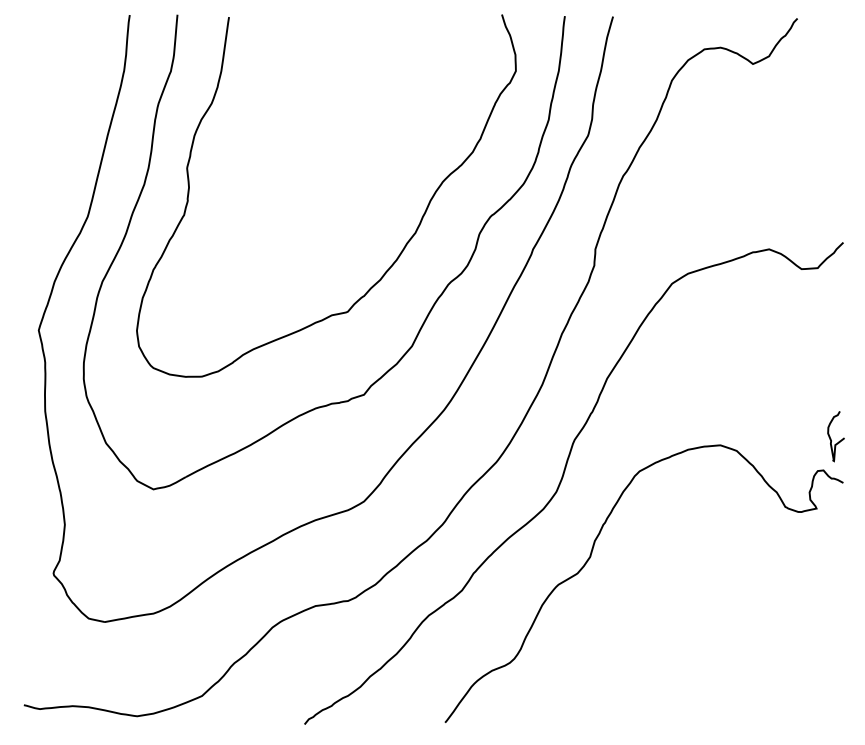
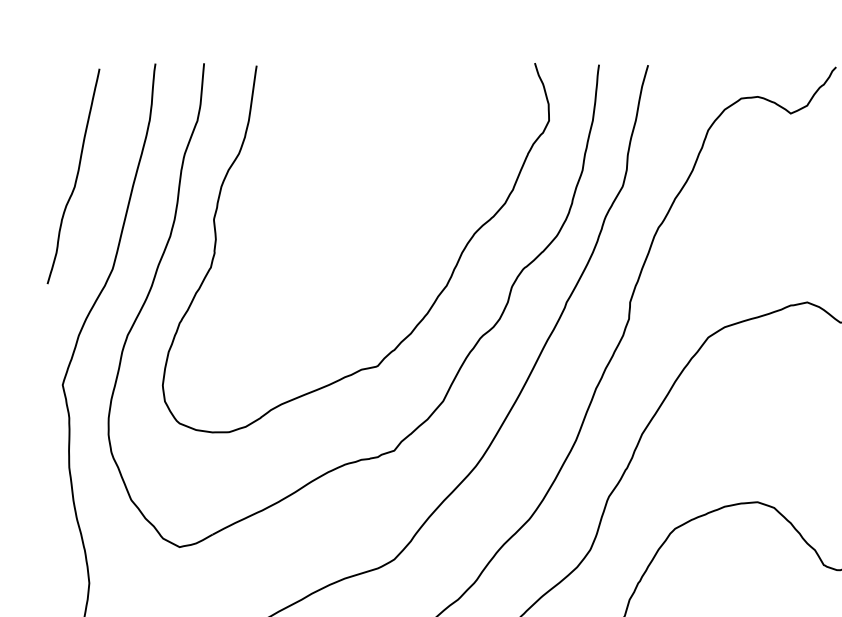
curve: (51, 126) -> (75, 177), added

